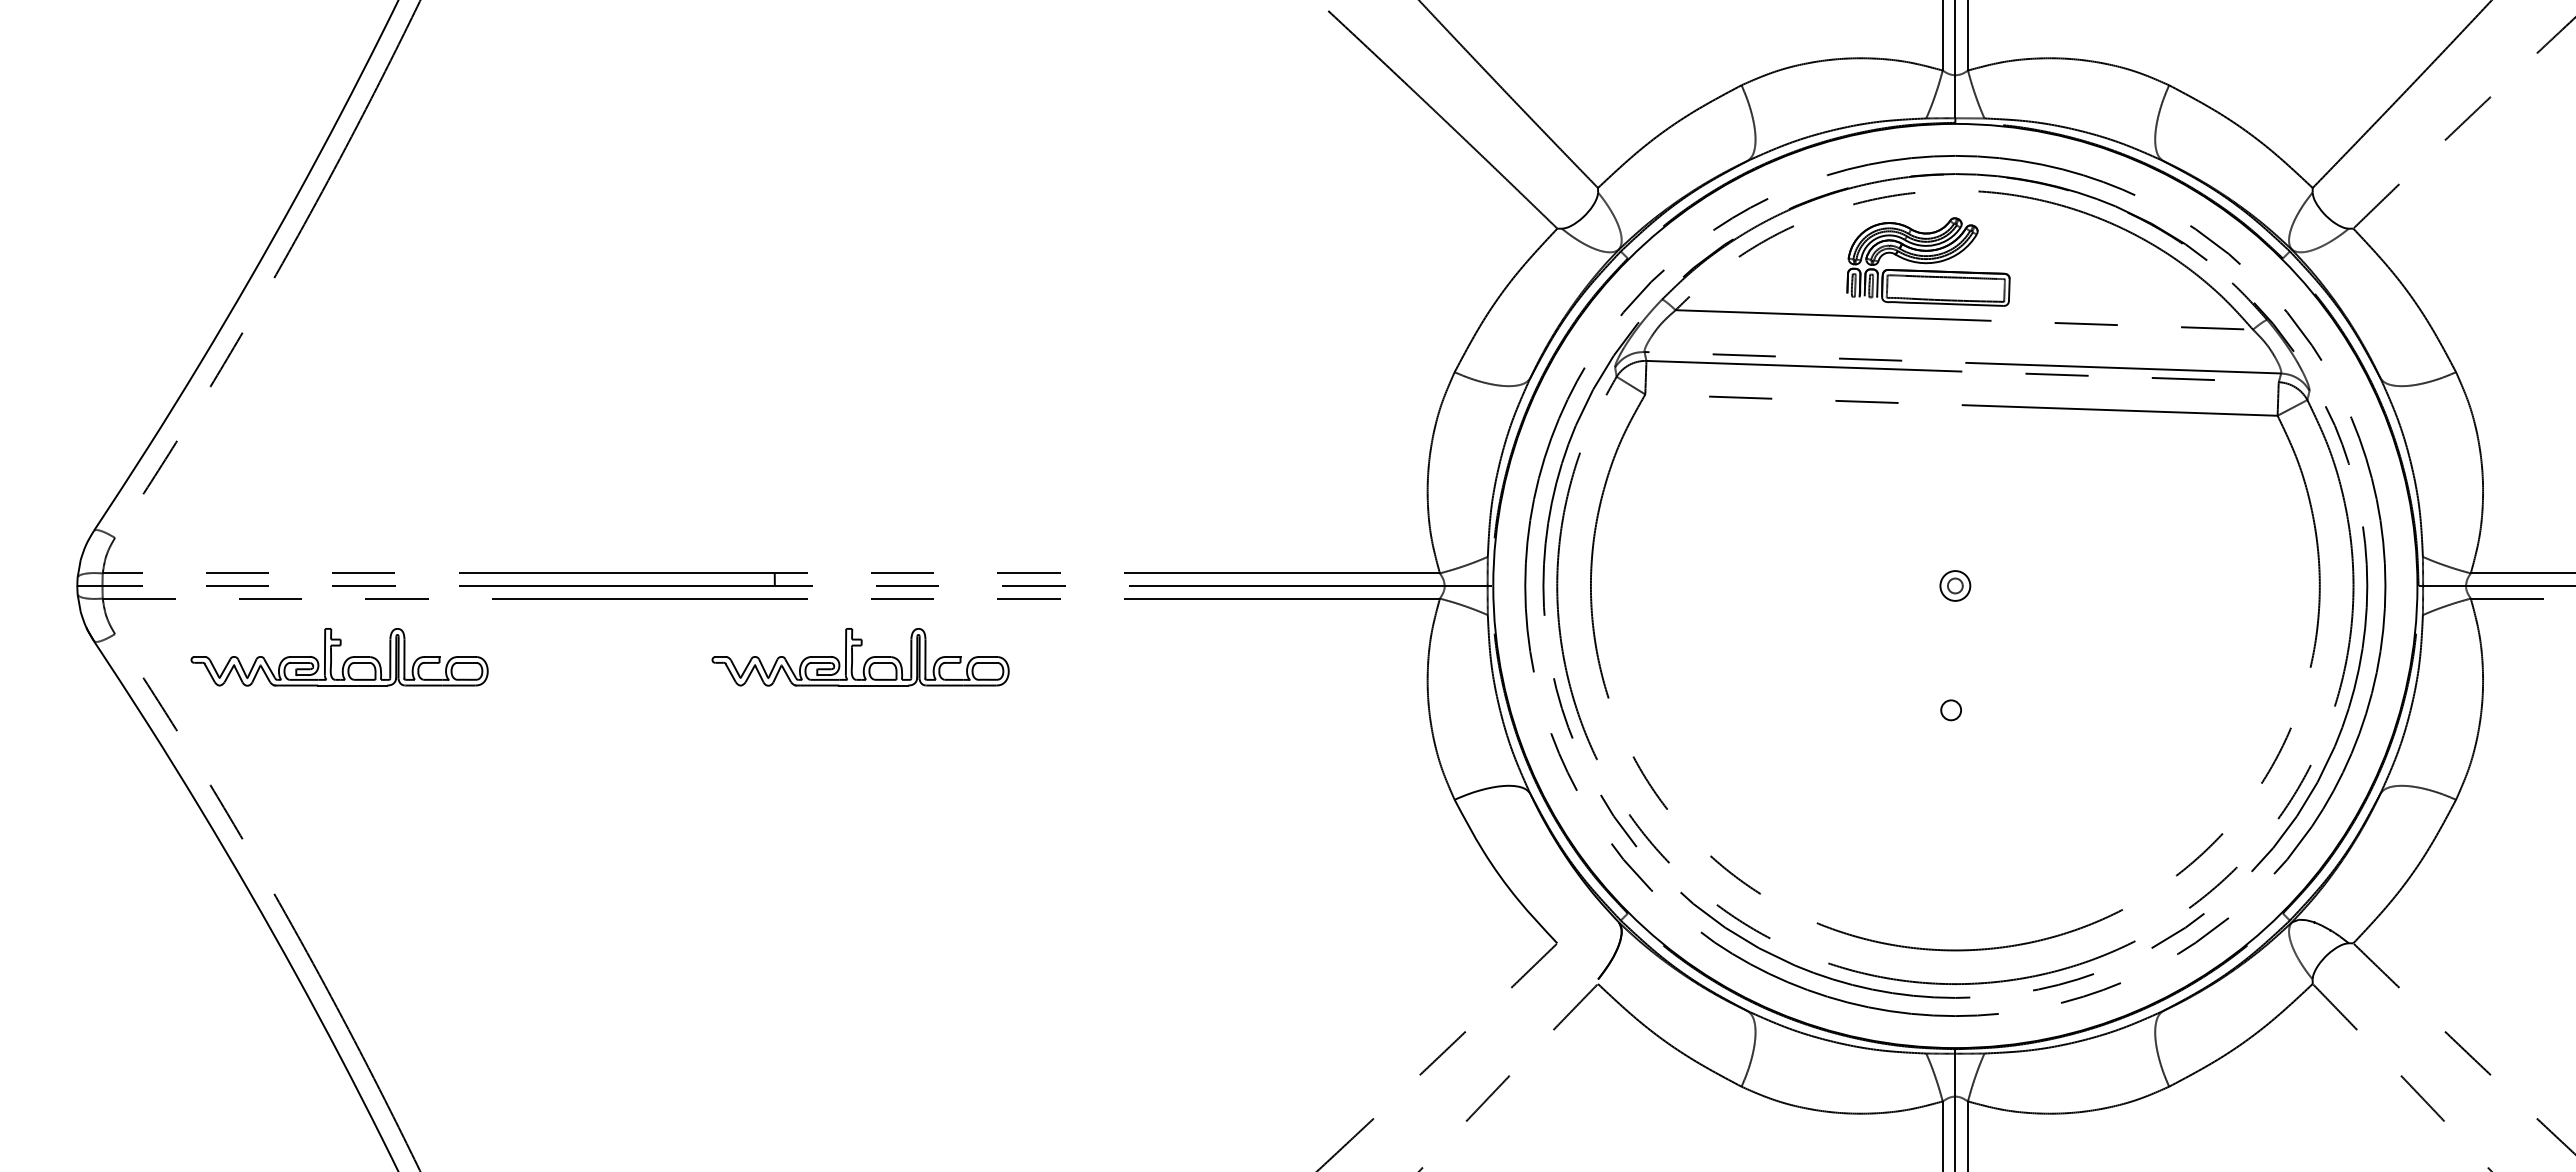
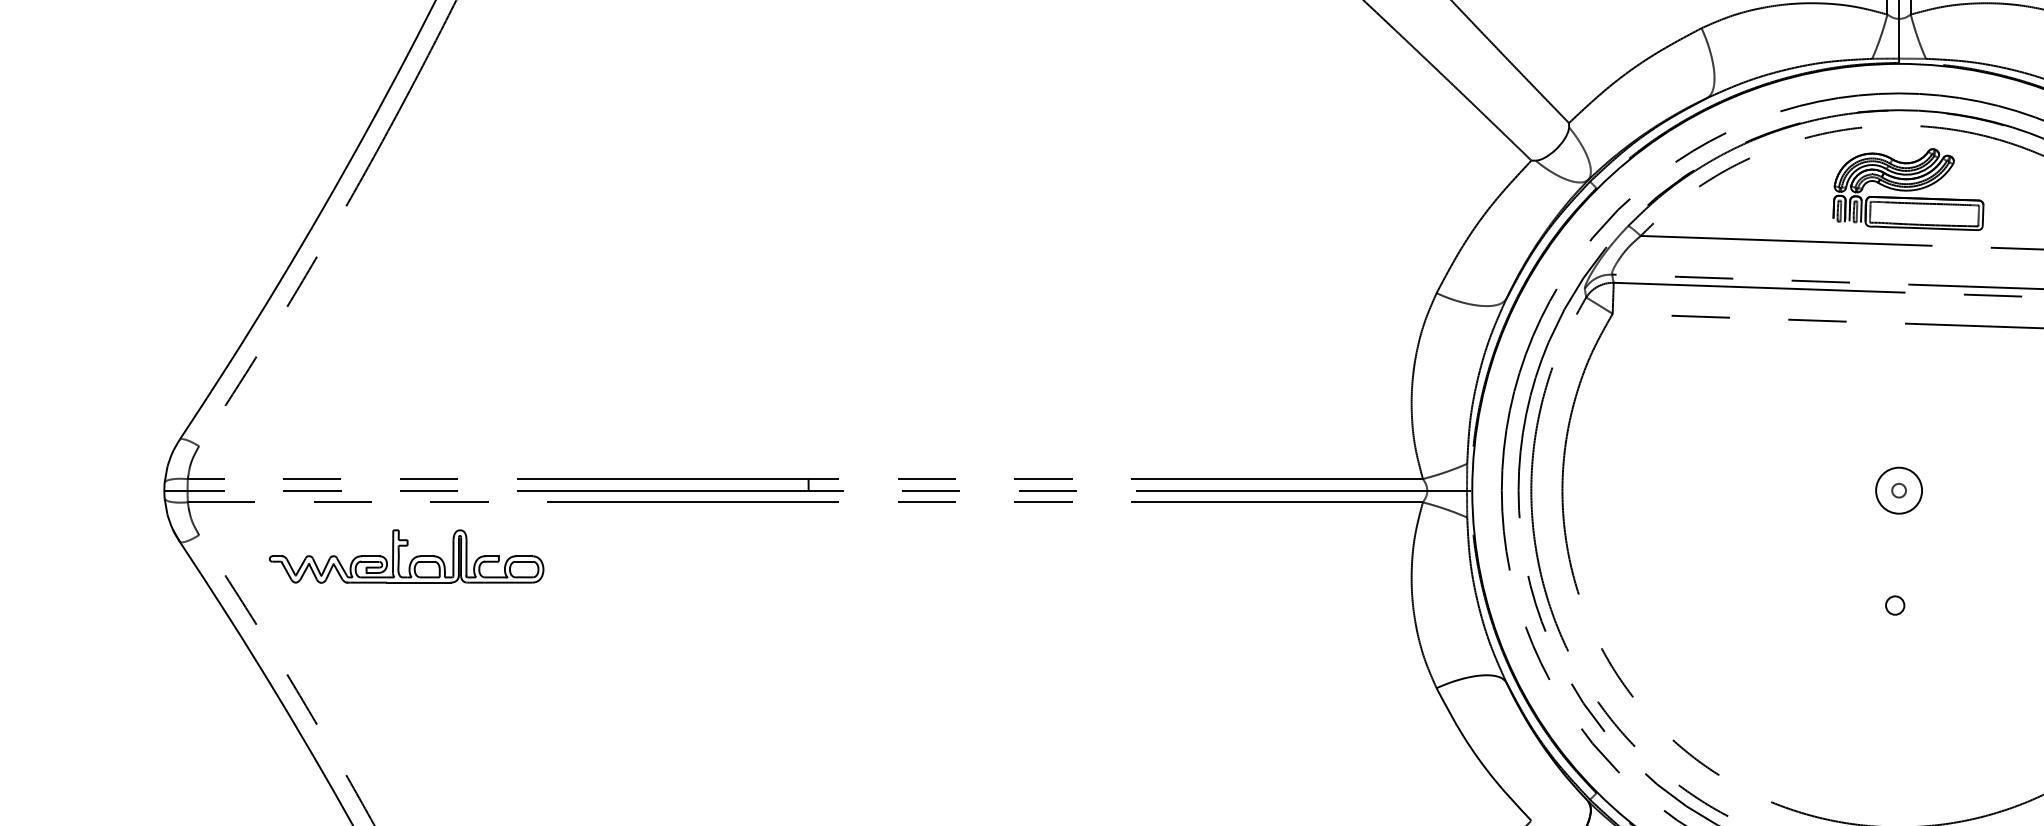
part: (1928, 261) -> (1908, 189), moved
circle: (1955, 585) -> (1899, 490), size x1.67
part: (865, 661) -> (892, 560), removed

